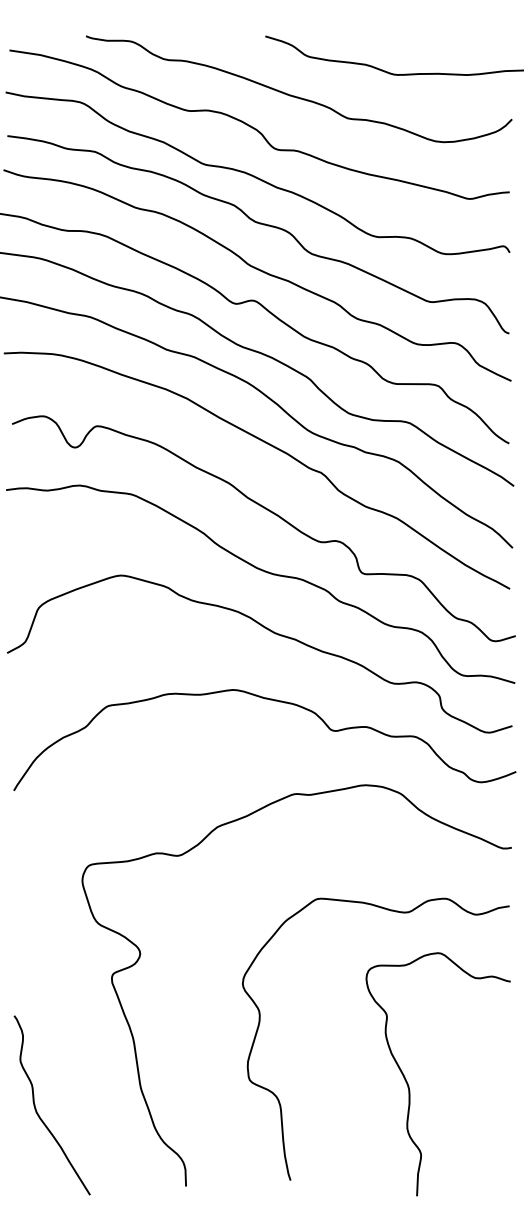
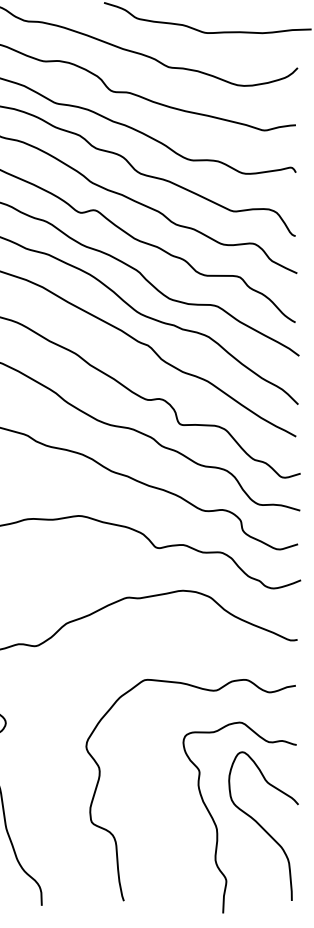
curve: (467, 1086) -> (262, 827), added

